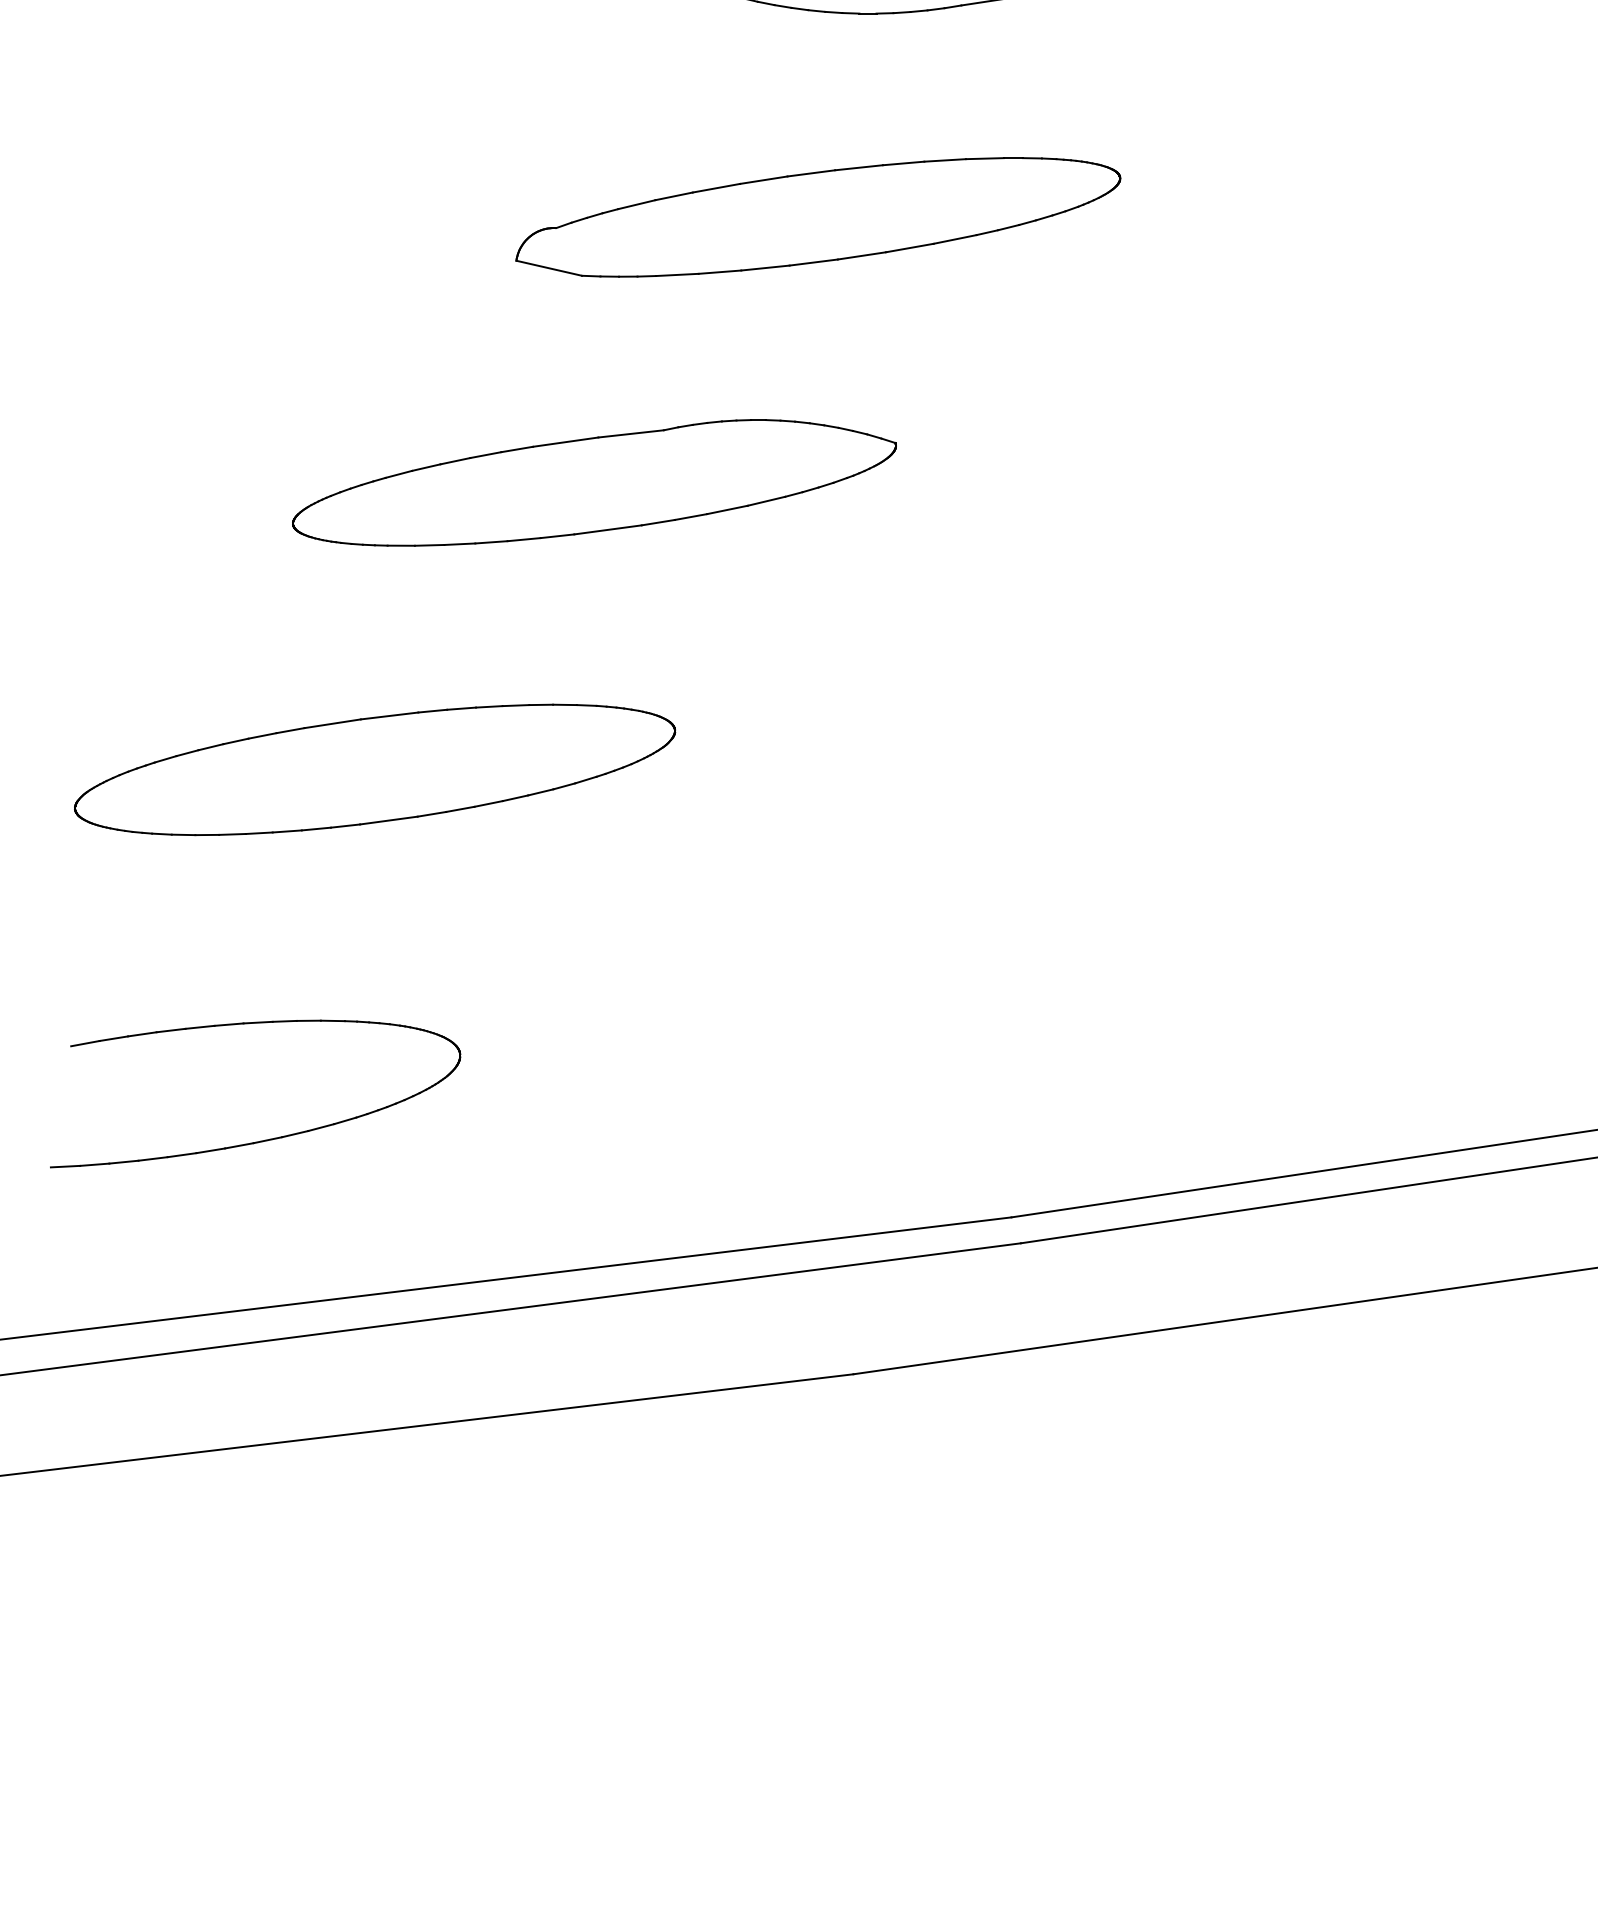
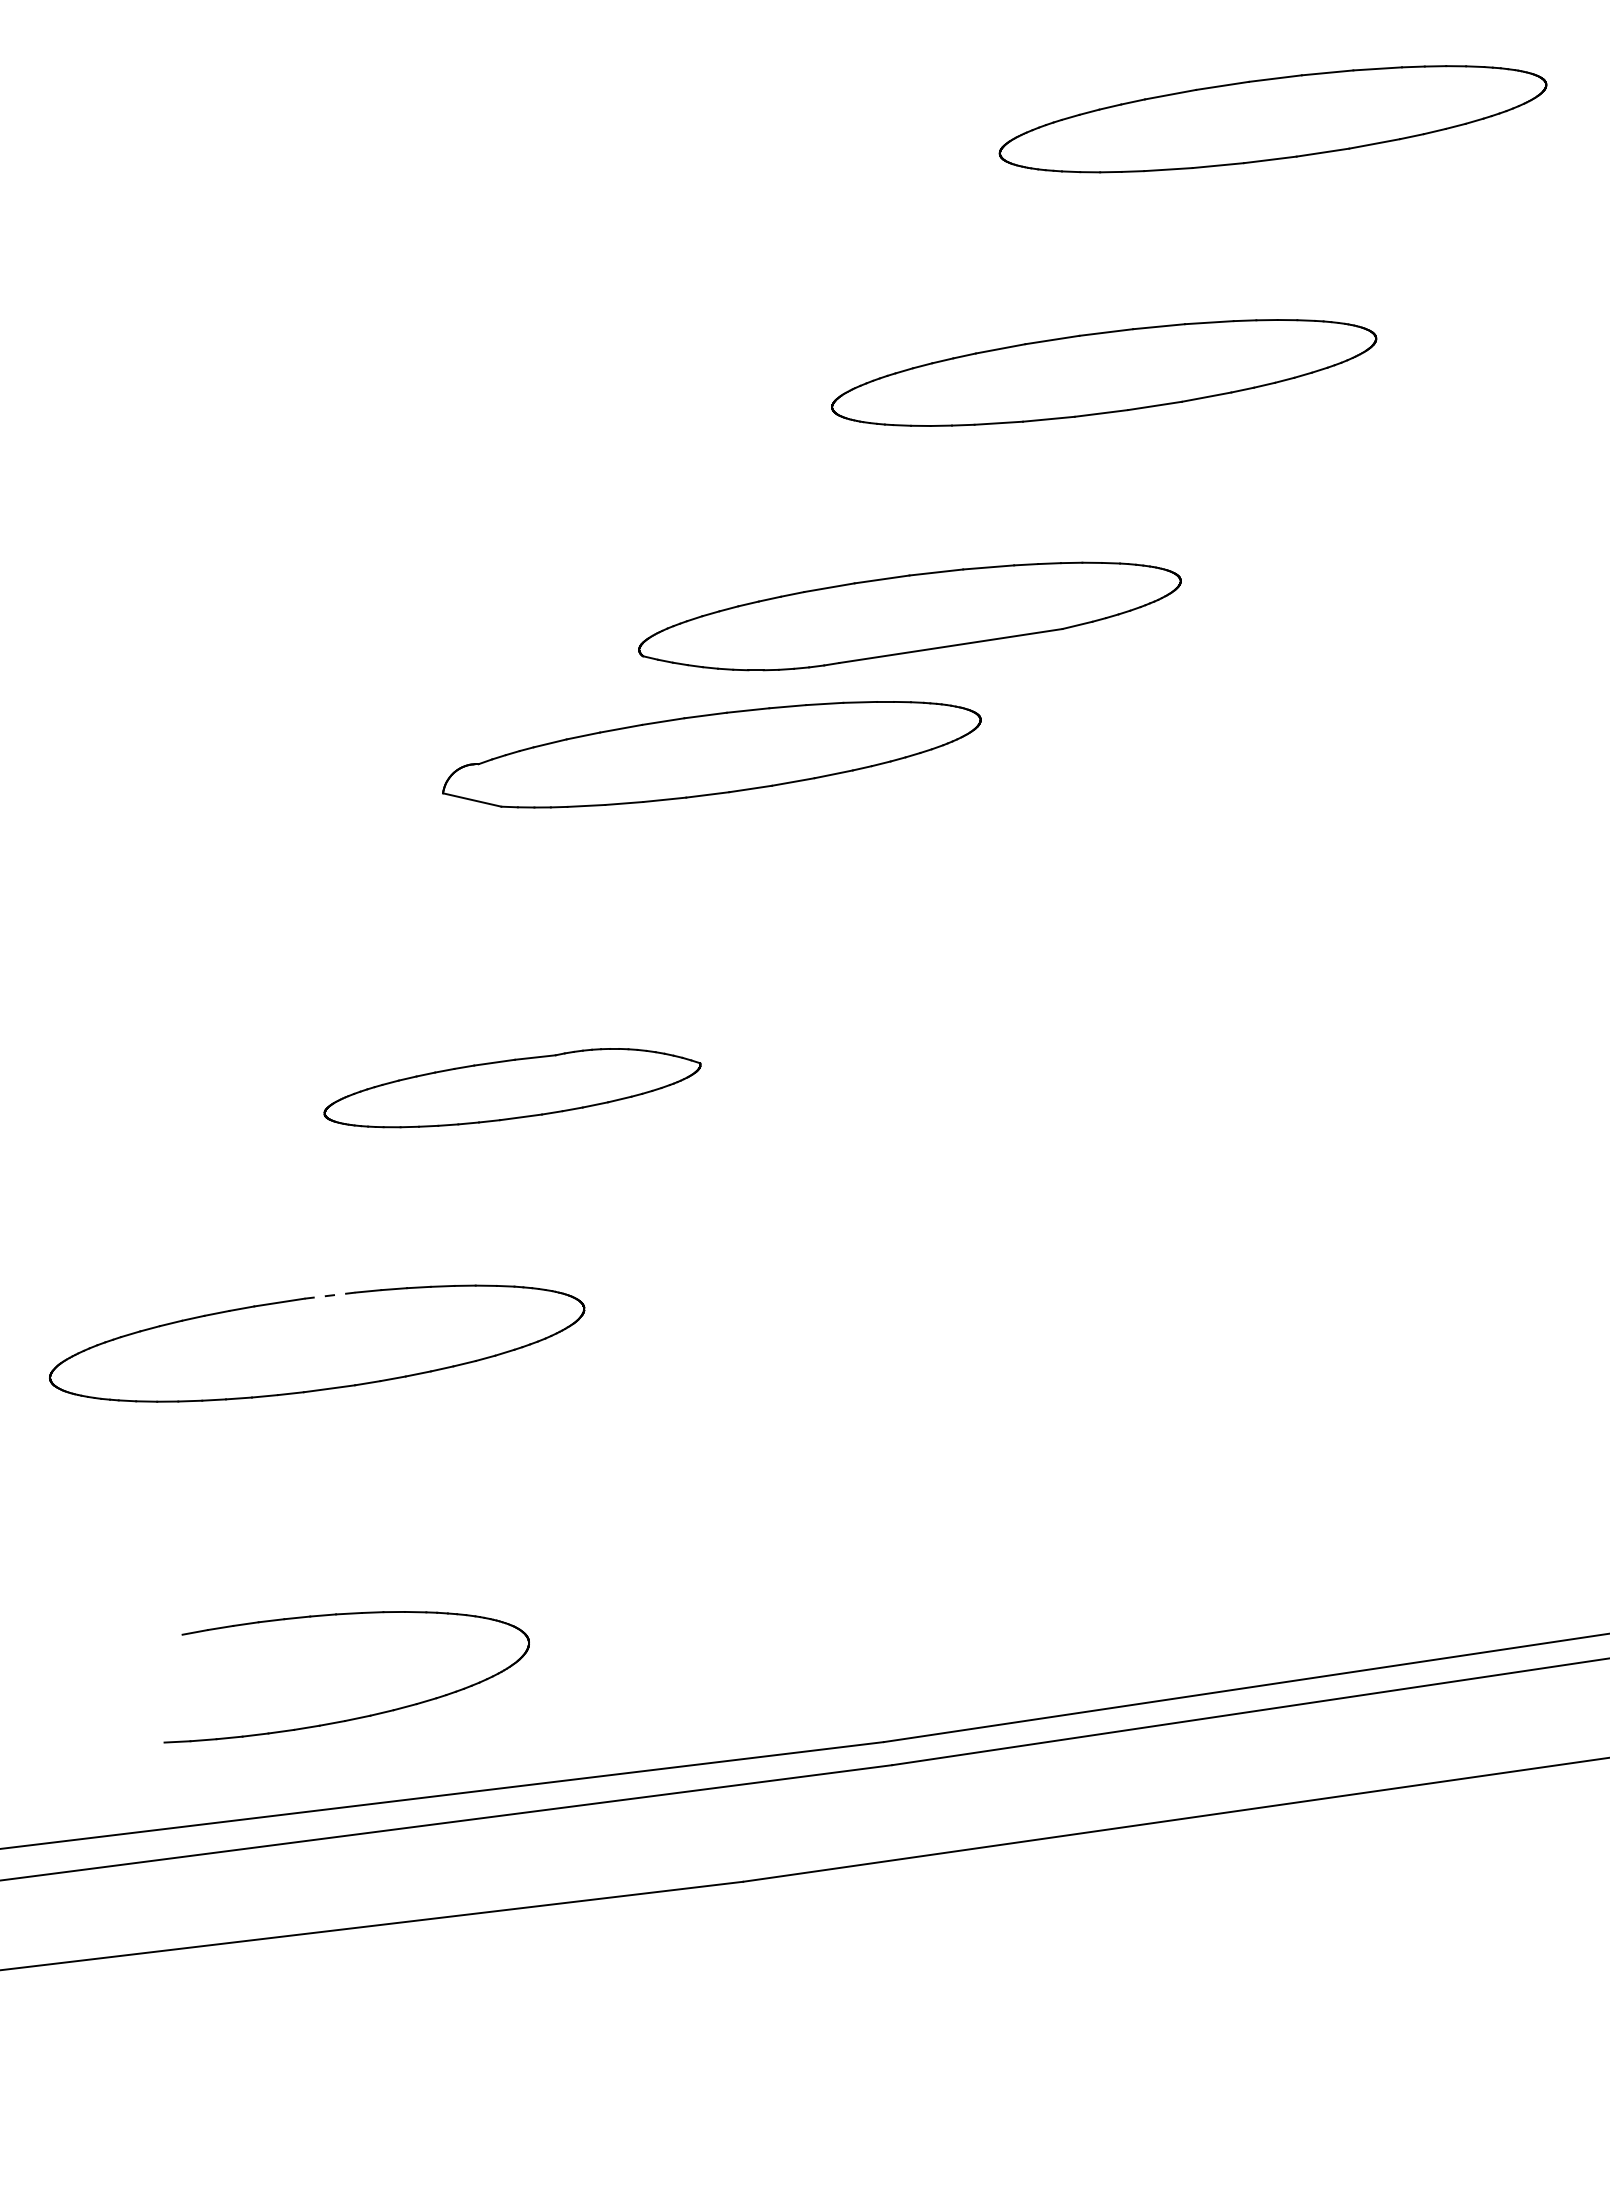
part: (817, 217) -> (711, 754), moved
part: (594, 482) -> (512, 1087), size x0.7
line: (390, 715) -> (330, 1295), solid -> dashed
part: (265, 1139) -> (355, 1717), moved

